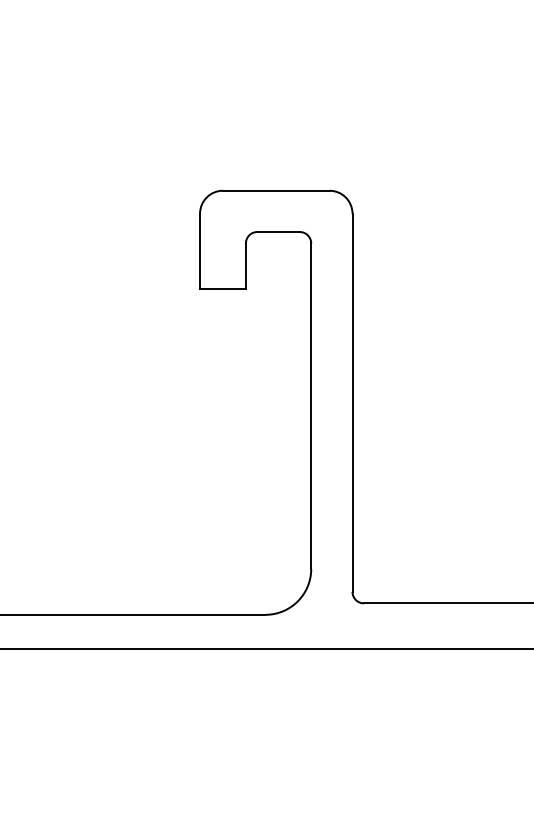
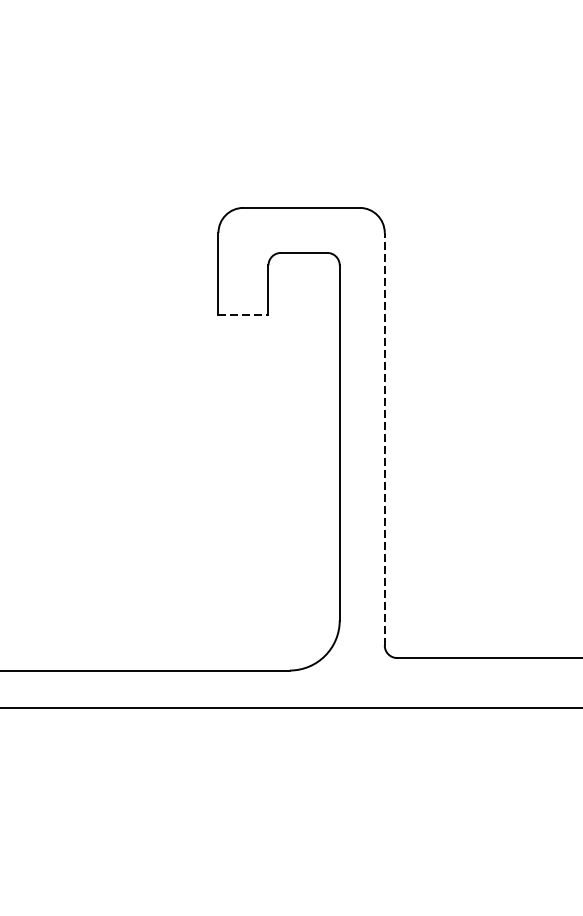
line: (222, 289) -> (242, 315), solid -> dashed
line: (352, 402) -> (384, 438), solid -> dashed

